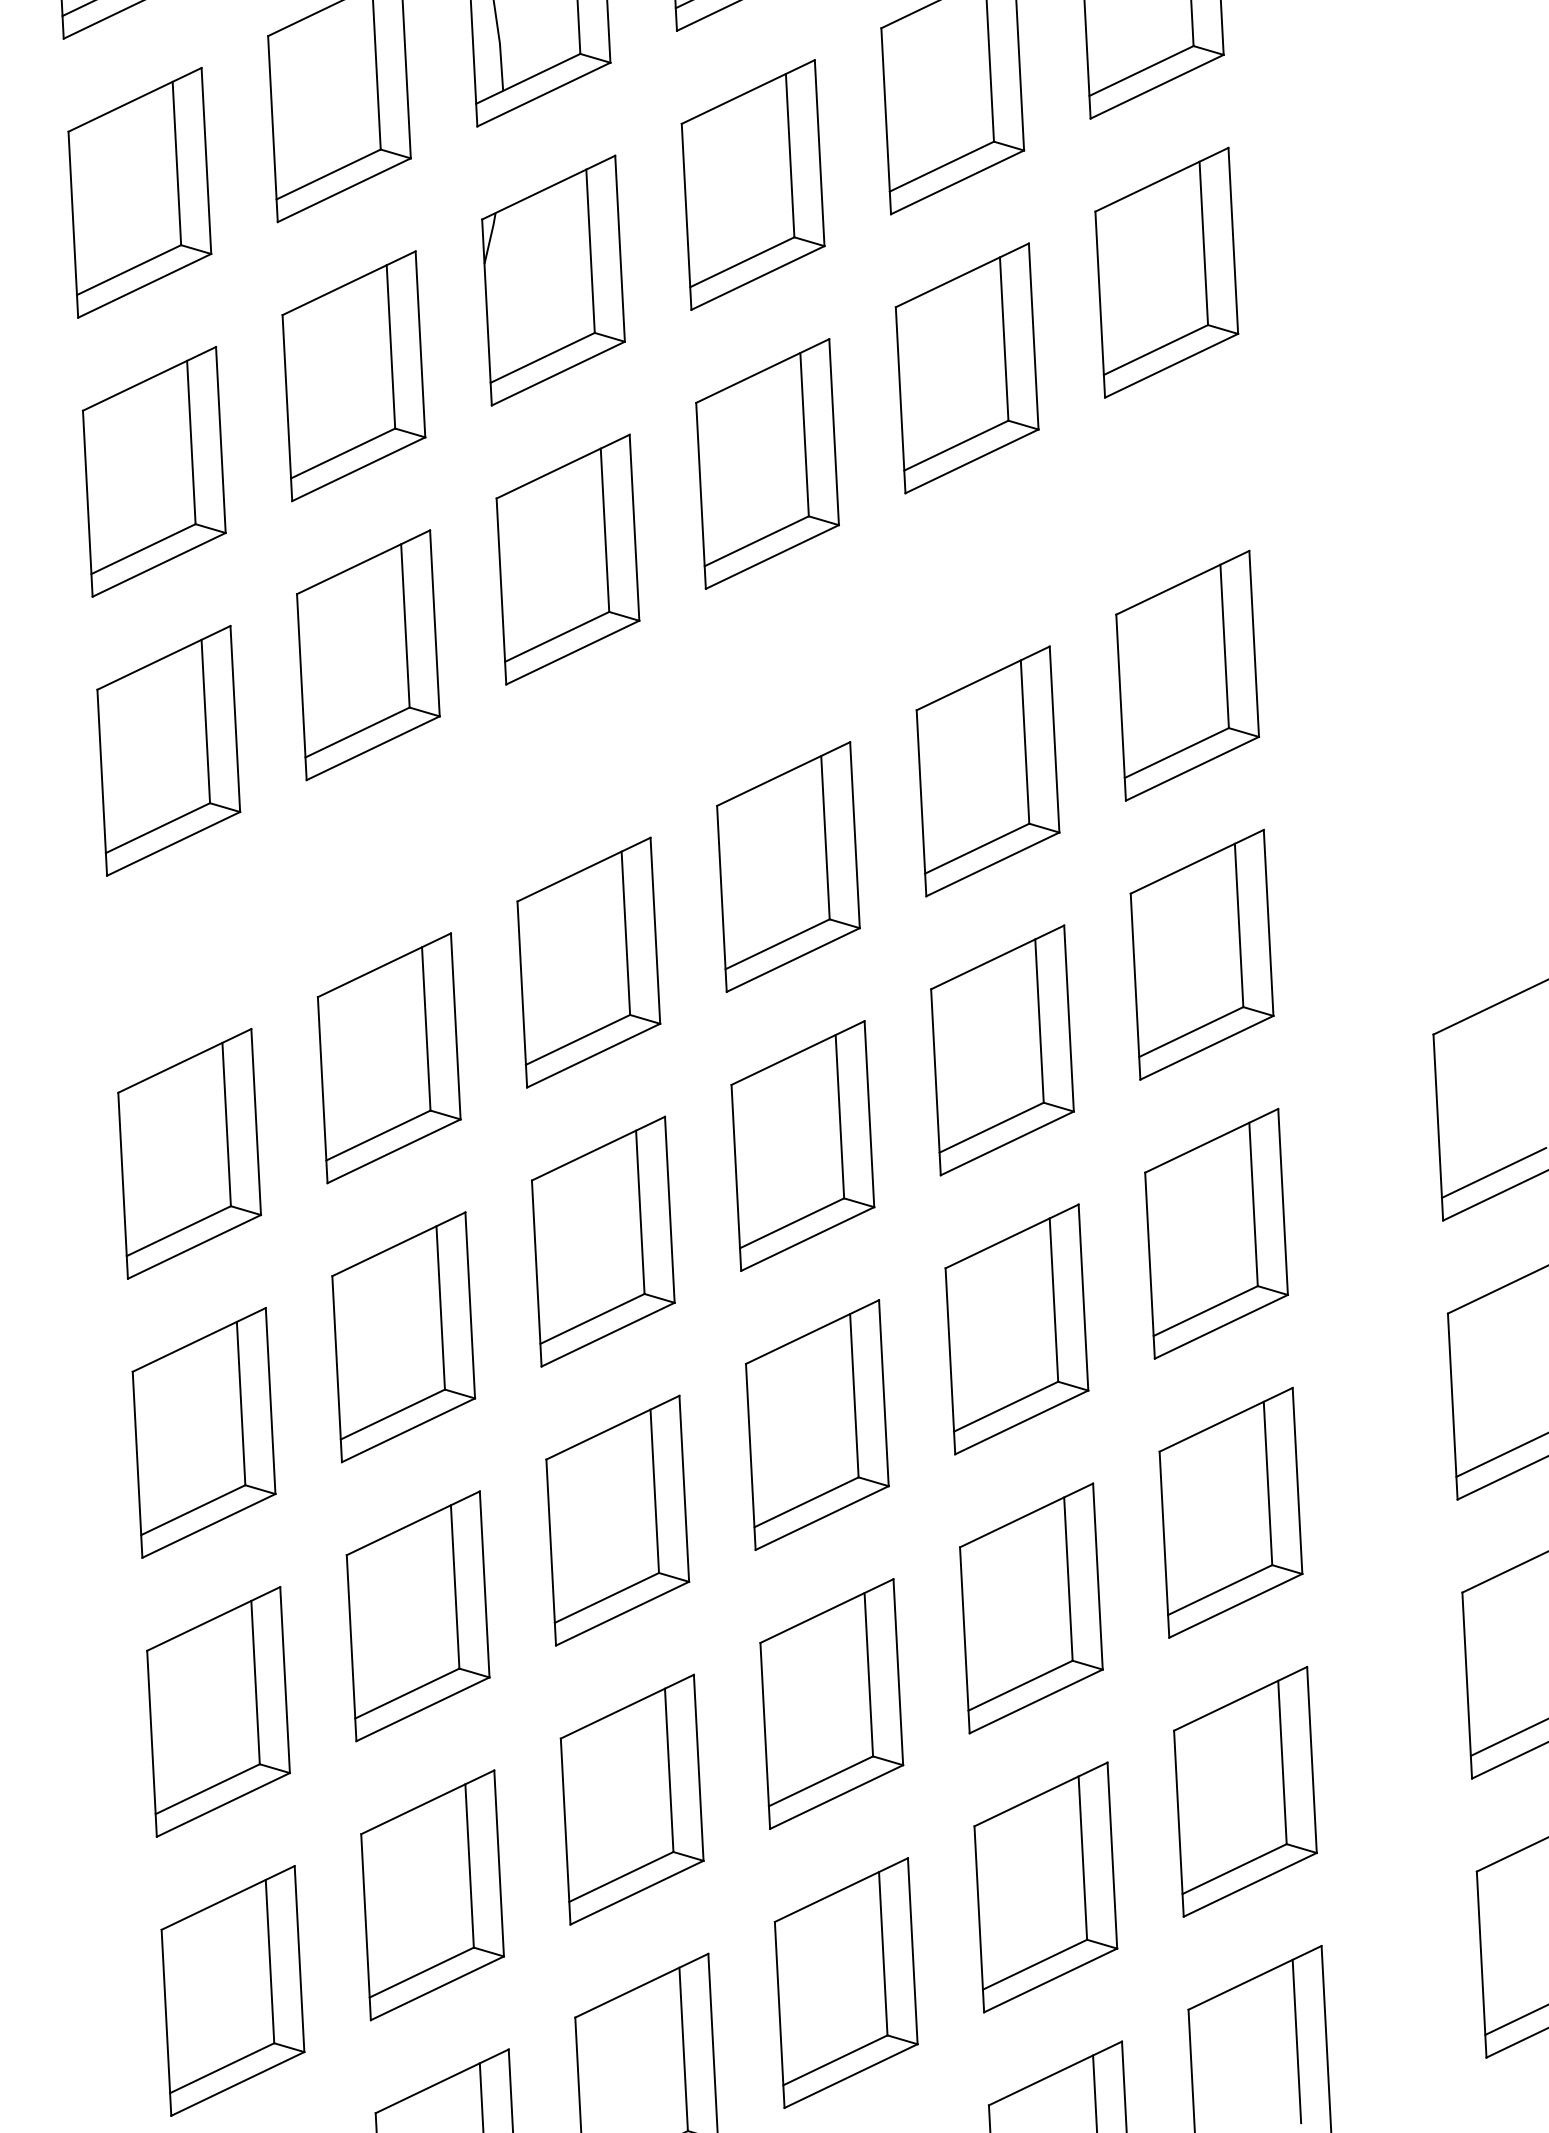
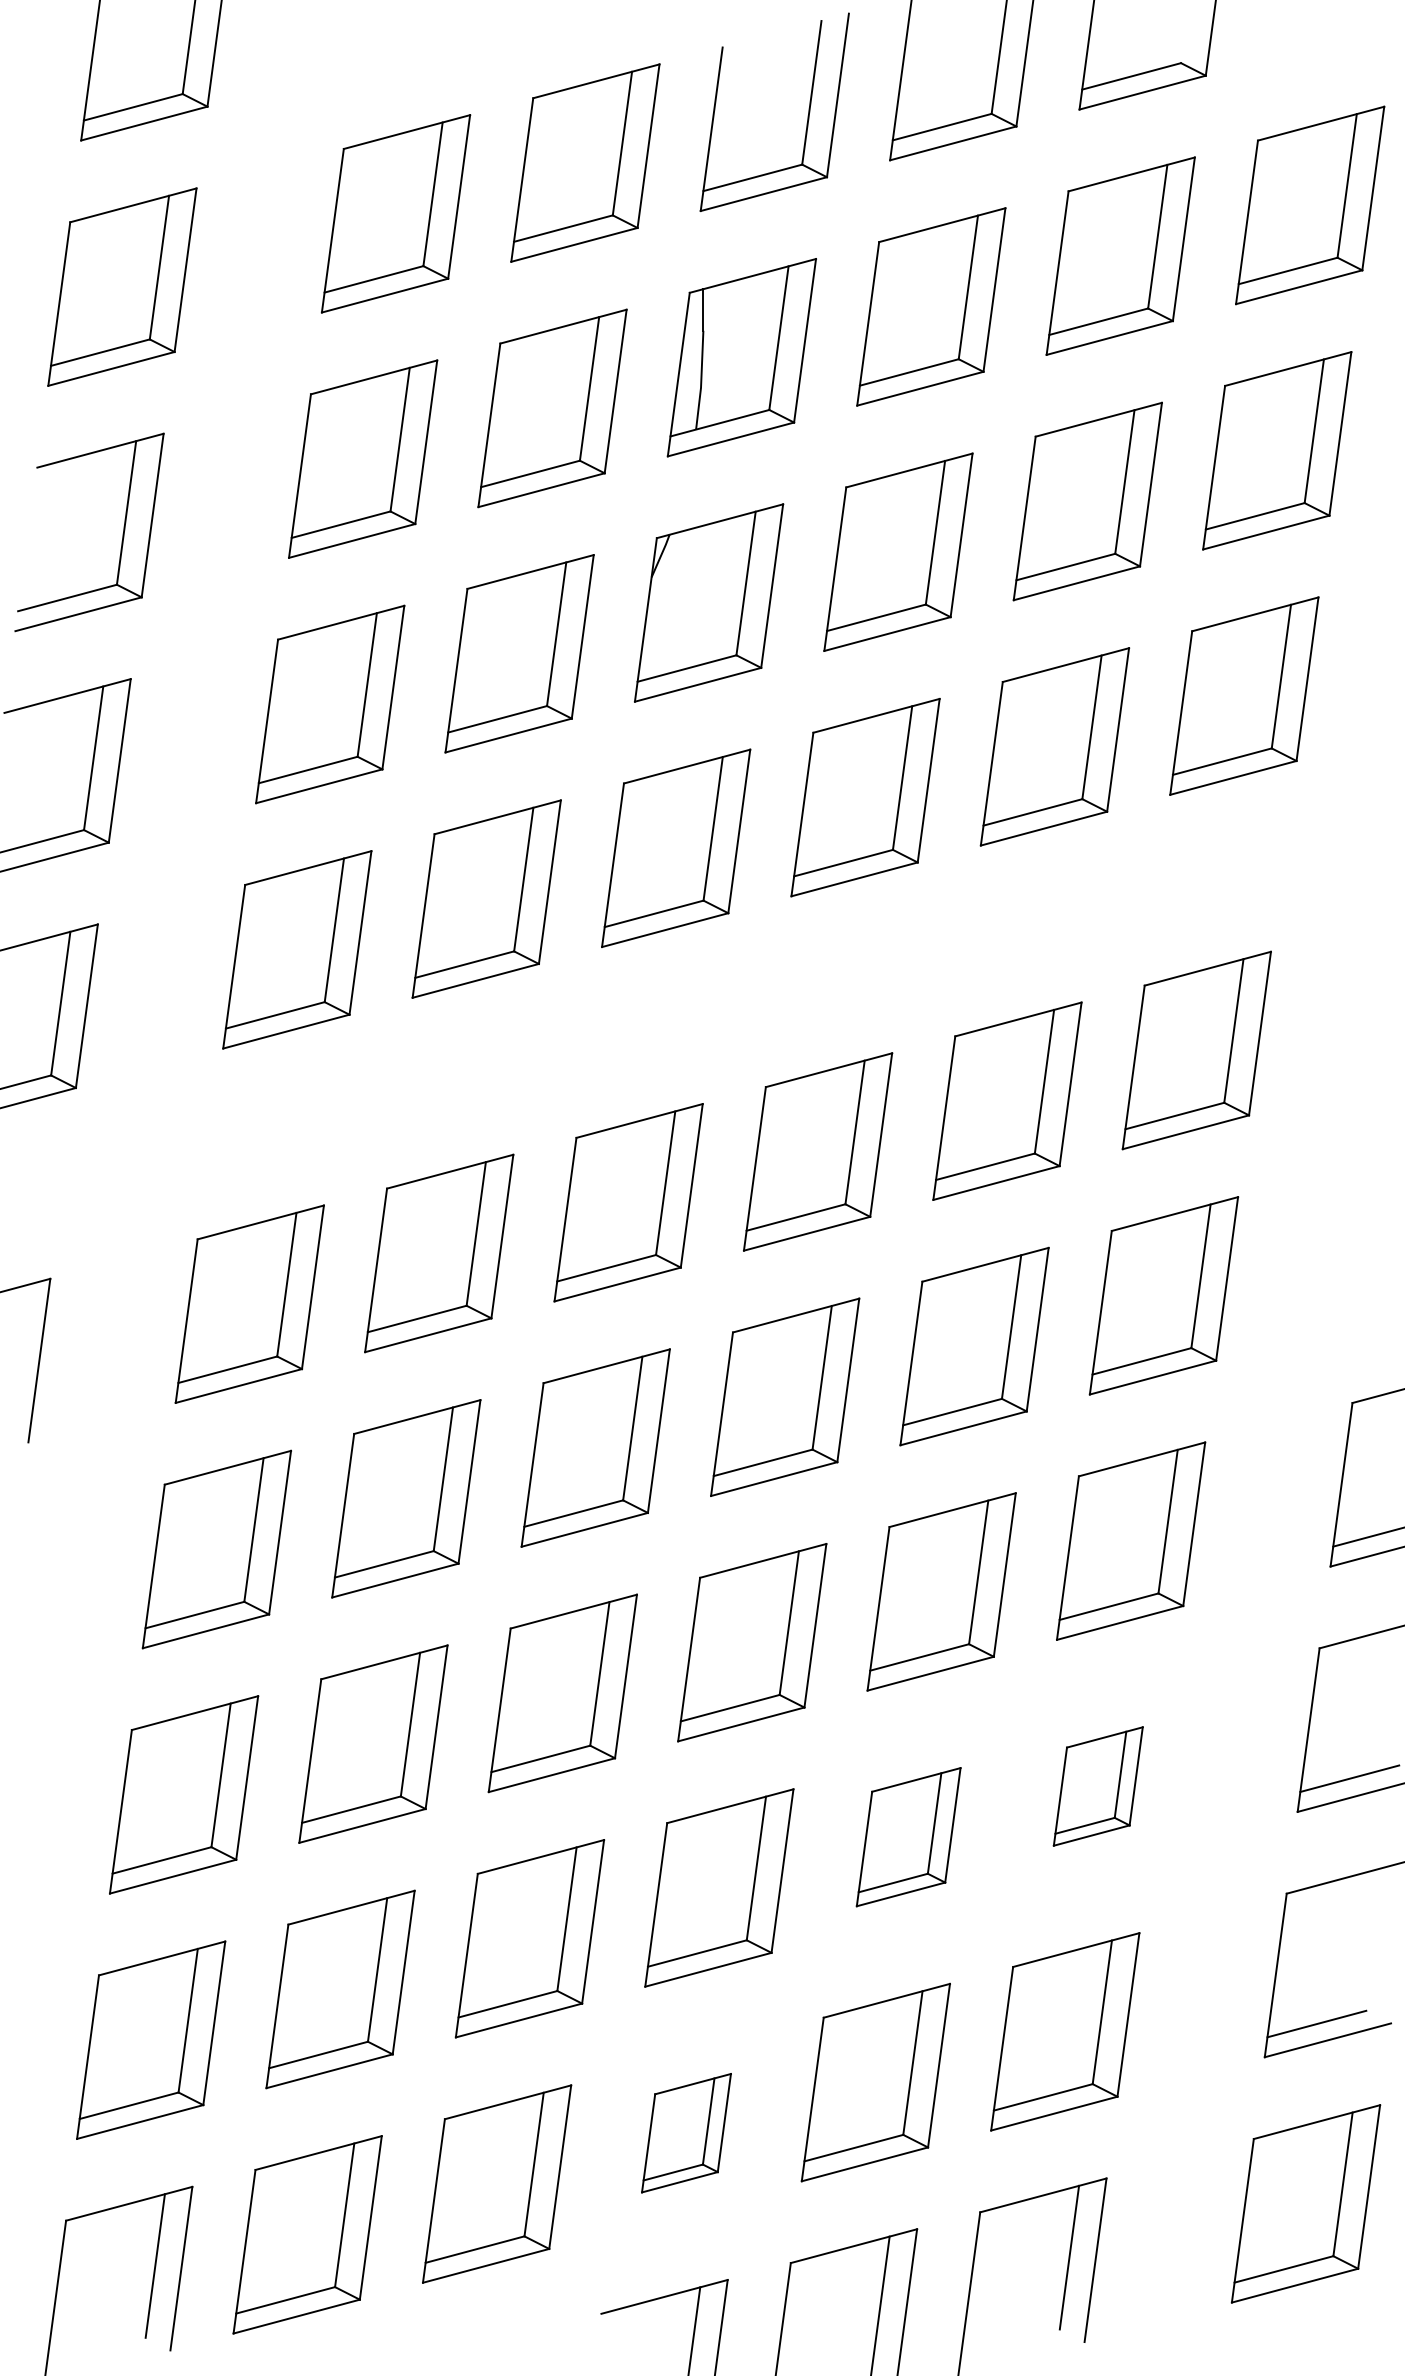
part: (1231, 1512) -> (1098, 1786), size x0.6
part: (1030, 1607) -> (908, 1836), size x0.7
part: (846, 1982) -> (686, 2132), size x0.6

